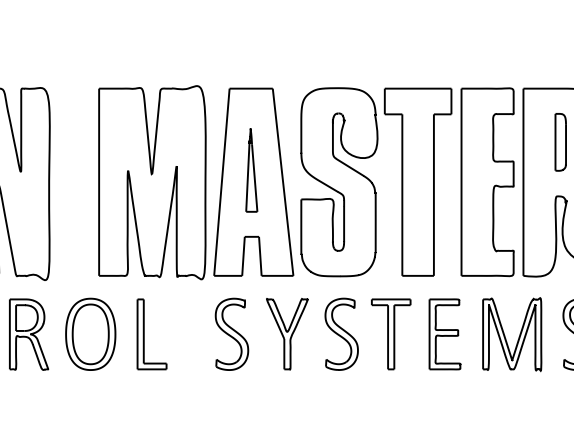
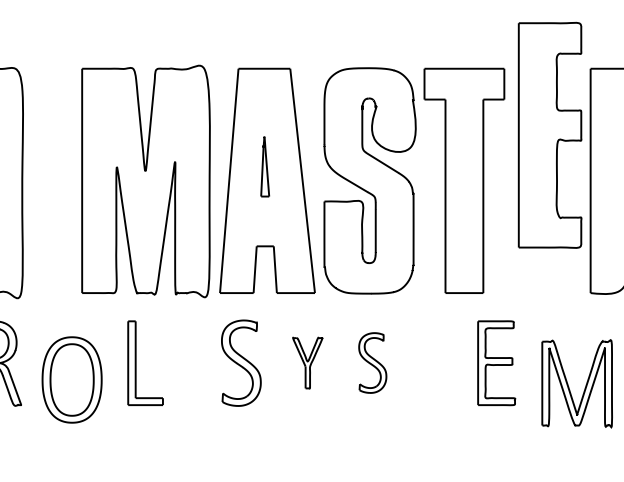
part: (251, 170) -> (264, 166), size x0.6
part: (487, 182) -> (549, 135), moved
part: (90, 333) -> (71, 378), moved
part: (341, 333) -> (372, 362), size x0.7
part: (287, 334) -> (307, 363), size x0.6
part: (391, 334) -> (432, 363), removed
part: (518, 337) -> (584, 387), moved

